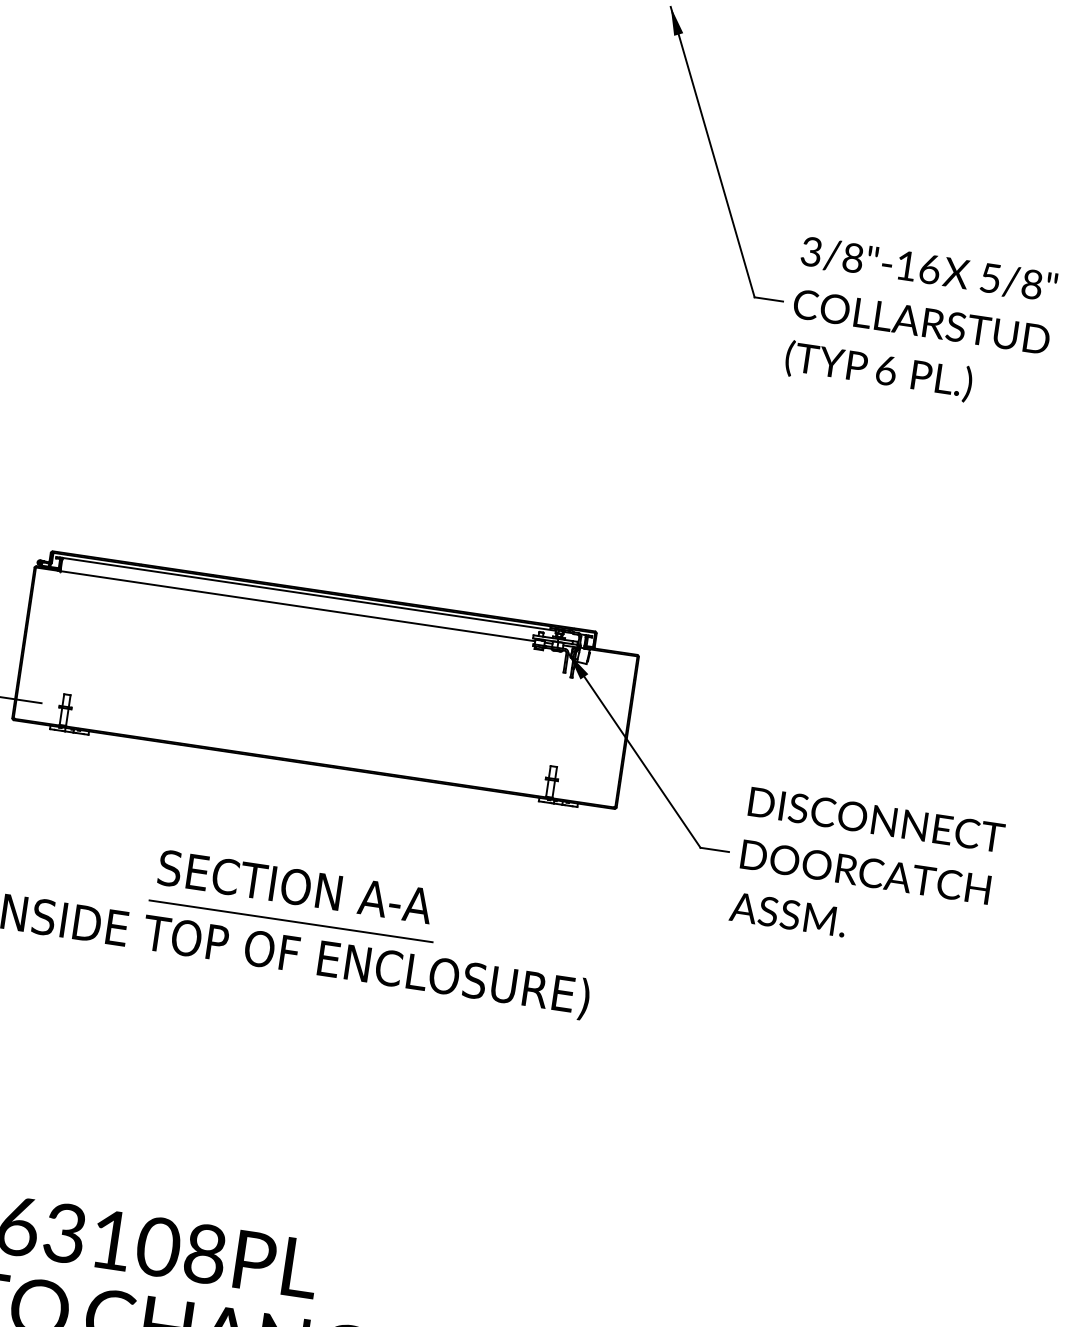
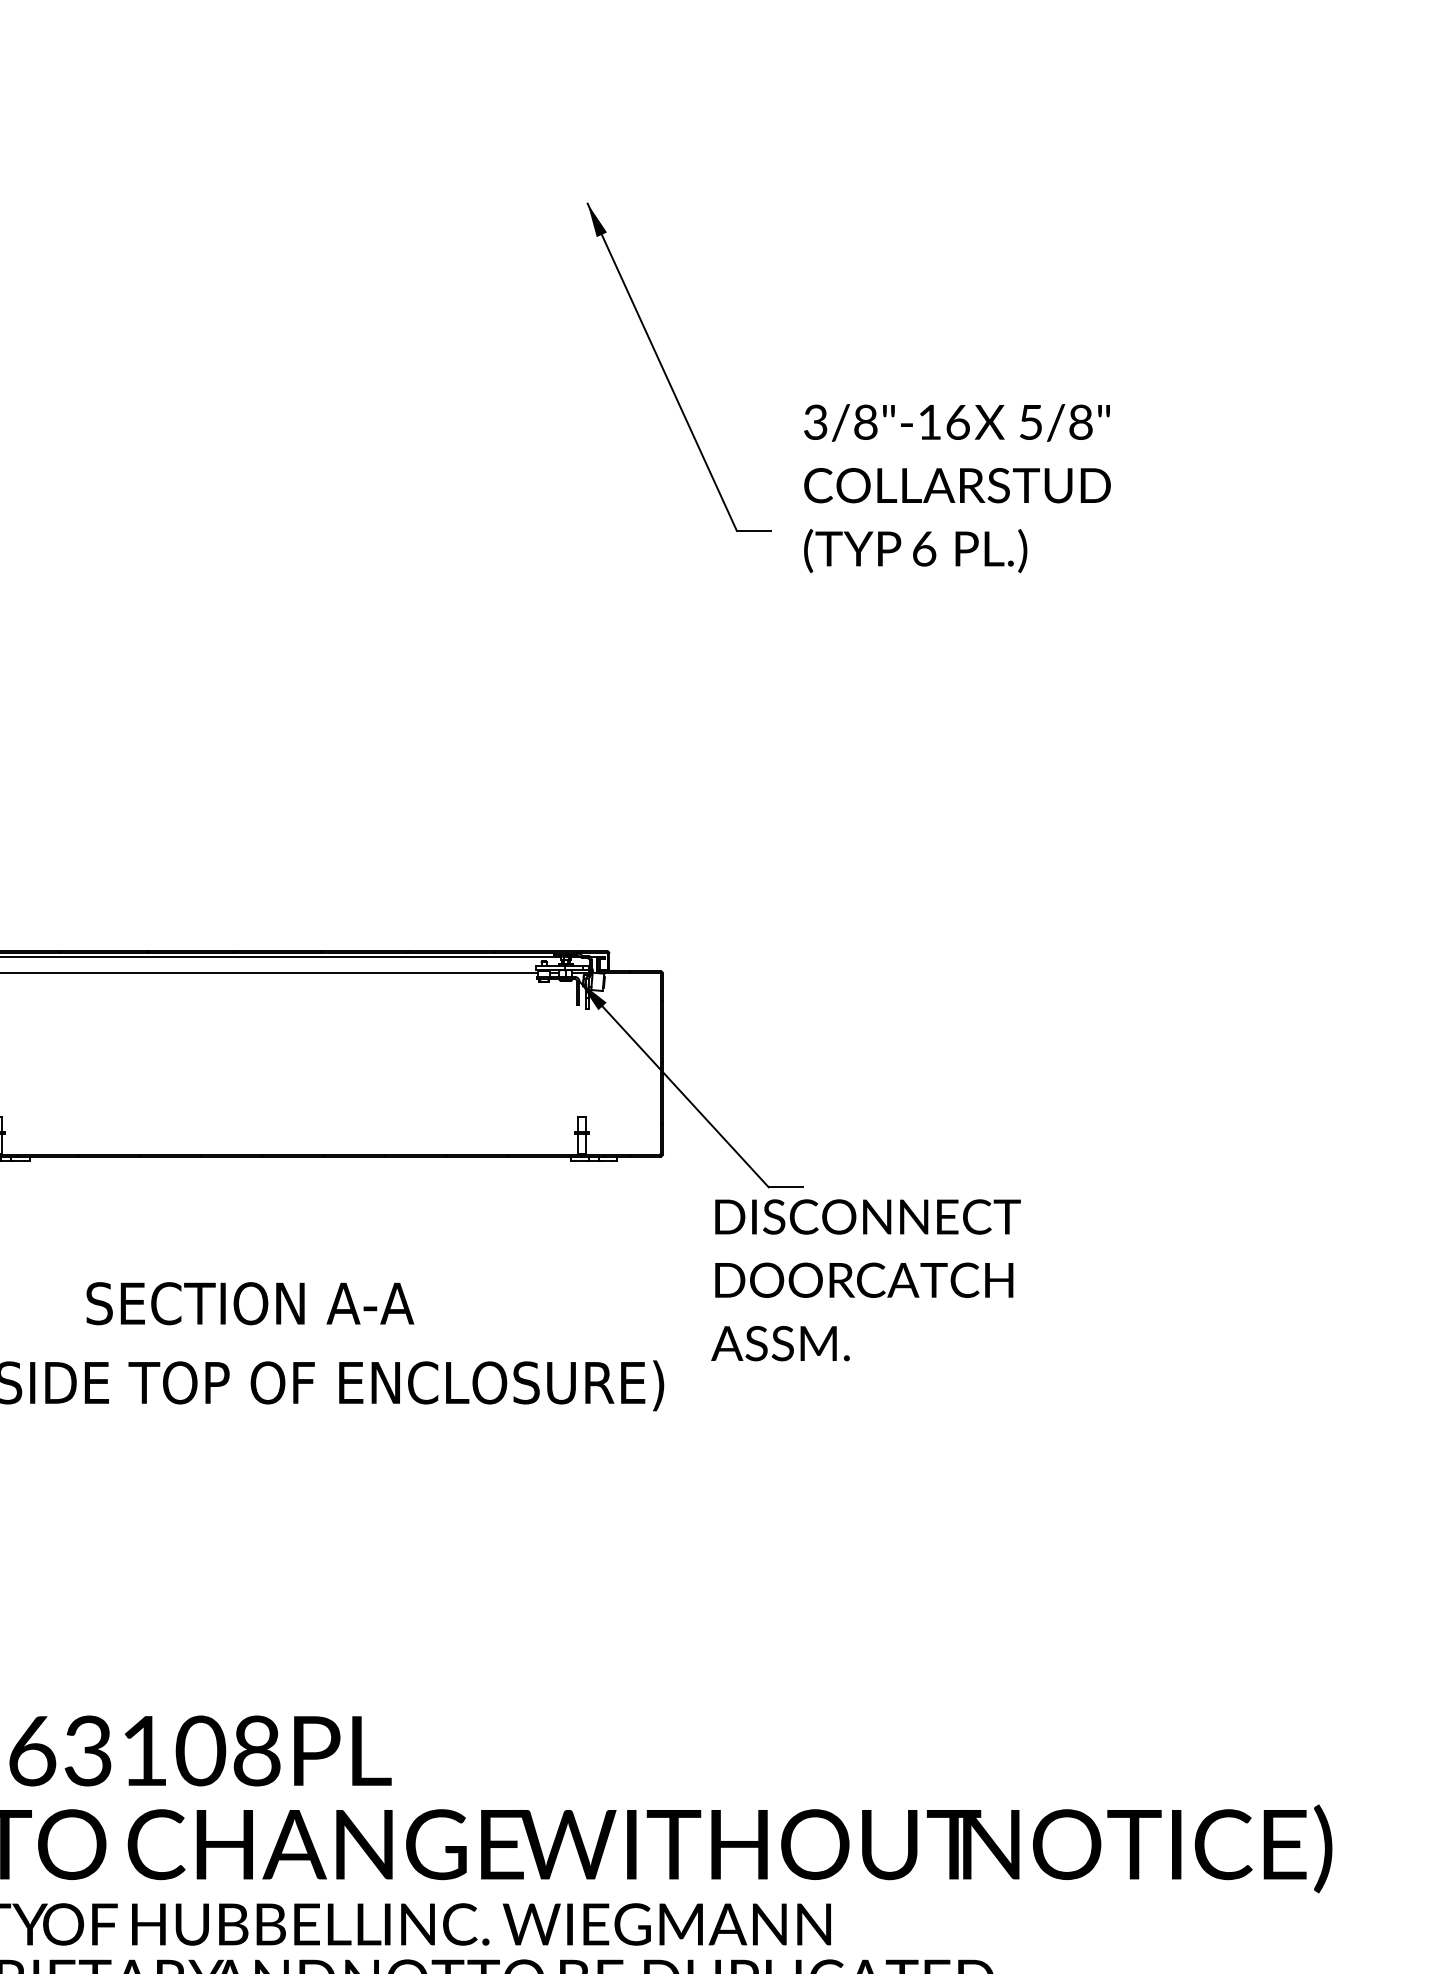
text: (921, 324) -> (957, 488), moved
text: (866, 872) -> (865, 1280), moved
text: (295, 886) -> (250, 1303), moved
line: (291, 921) -> (300, 1344), removed

